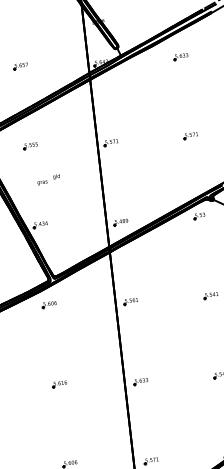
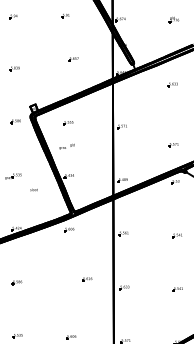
part: (180, 56) -> (172, 84), moved
part: (20, 66) -> (73, 59), moved
part: (190, 136) -> (173, 145), moved
text: (47, 179) -> (66, 146), moved
part: (59, 384) -> (87, 279), moved

